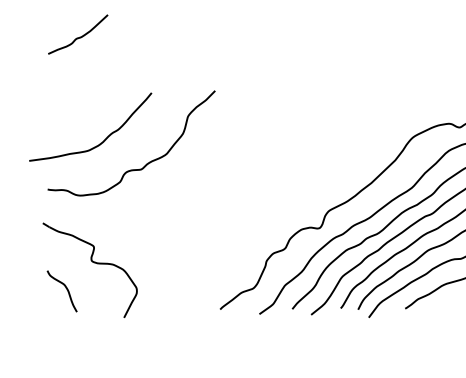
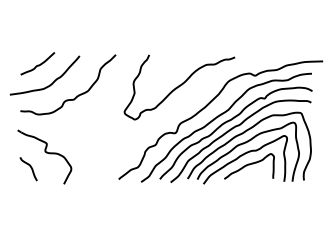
curve: (77, 35) -> (37, 64), moved
curve: (326, 148) -> (179, 87), added

